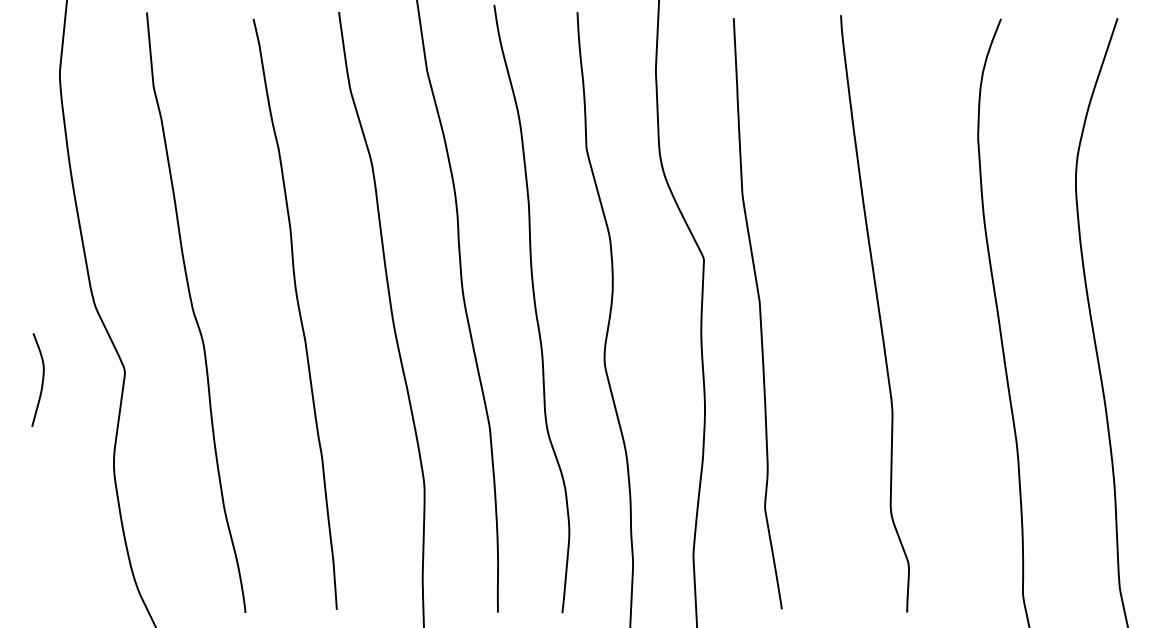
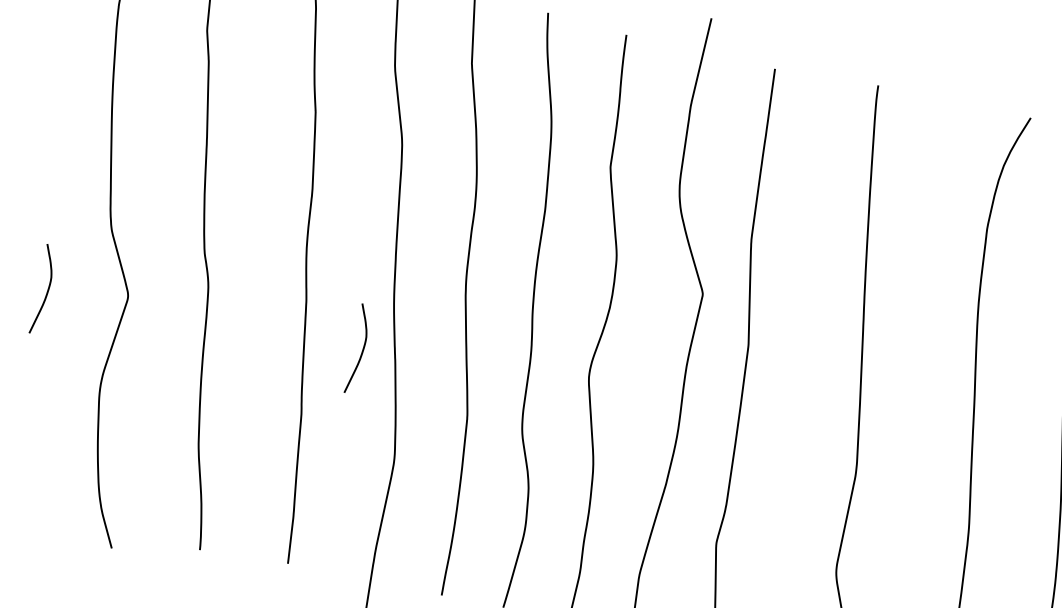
curve: (371, 379) -> (362, 349), added

